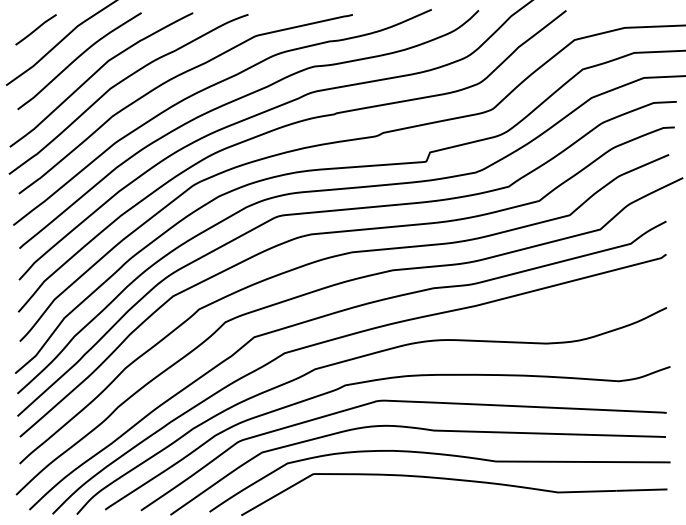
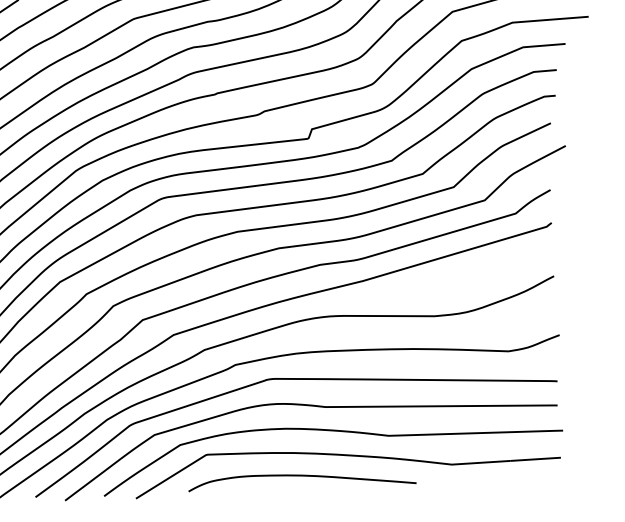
curve: (408, 499) -> (302, 476), added

